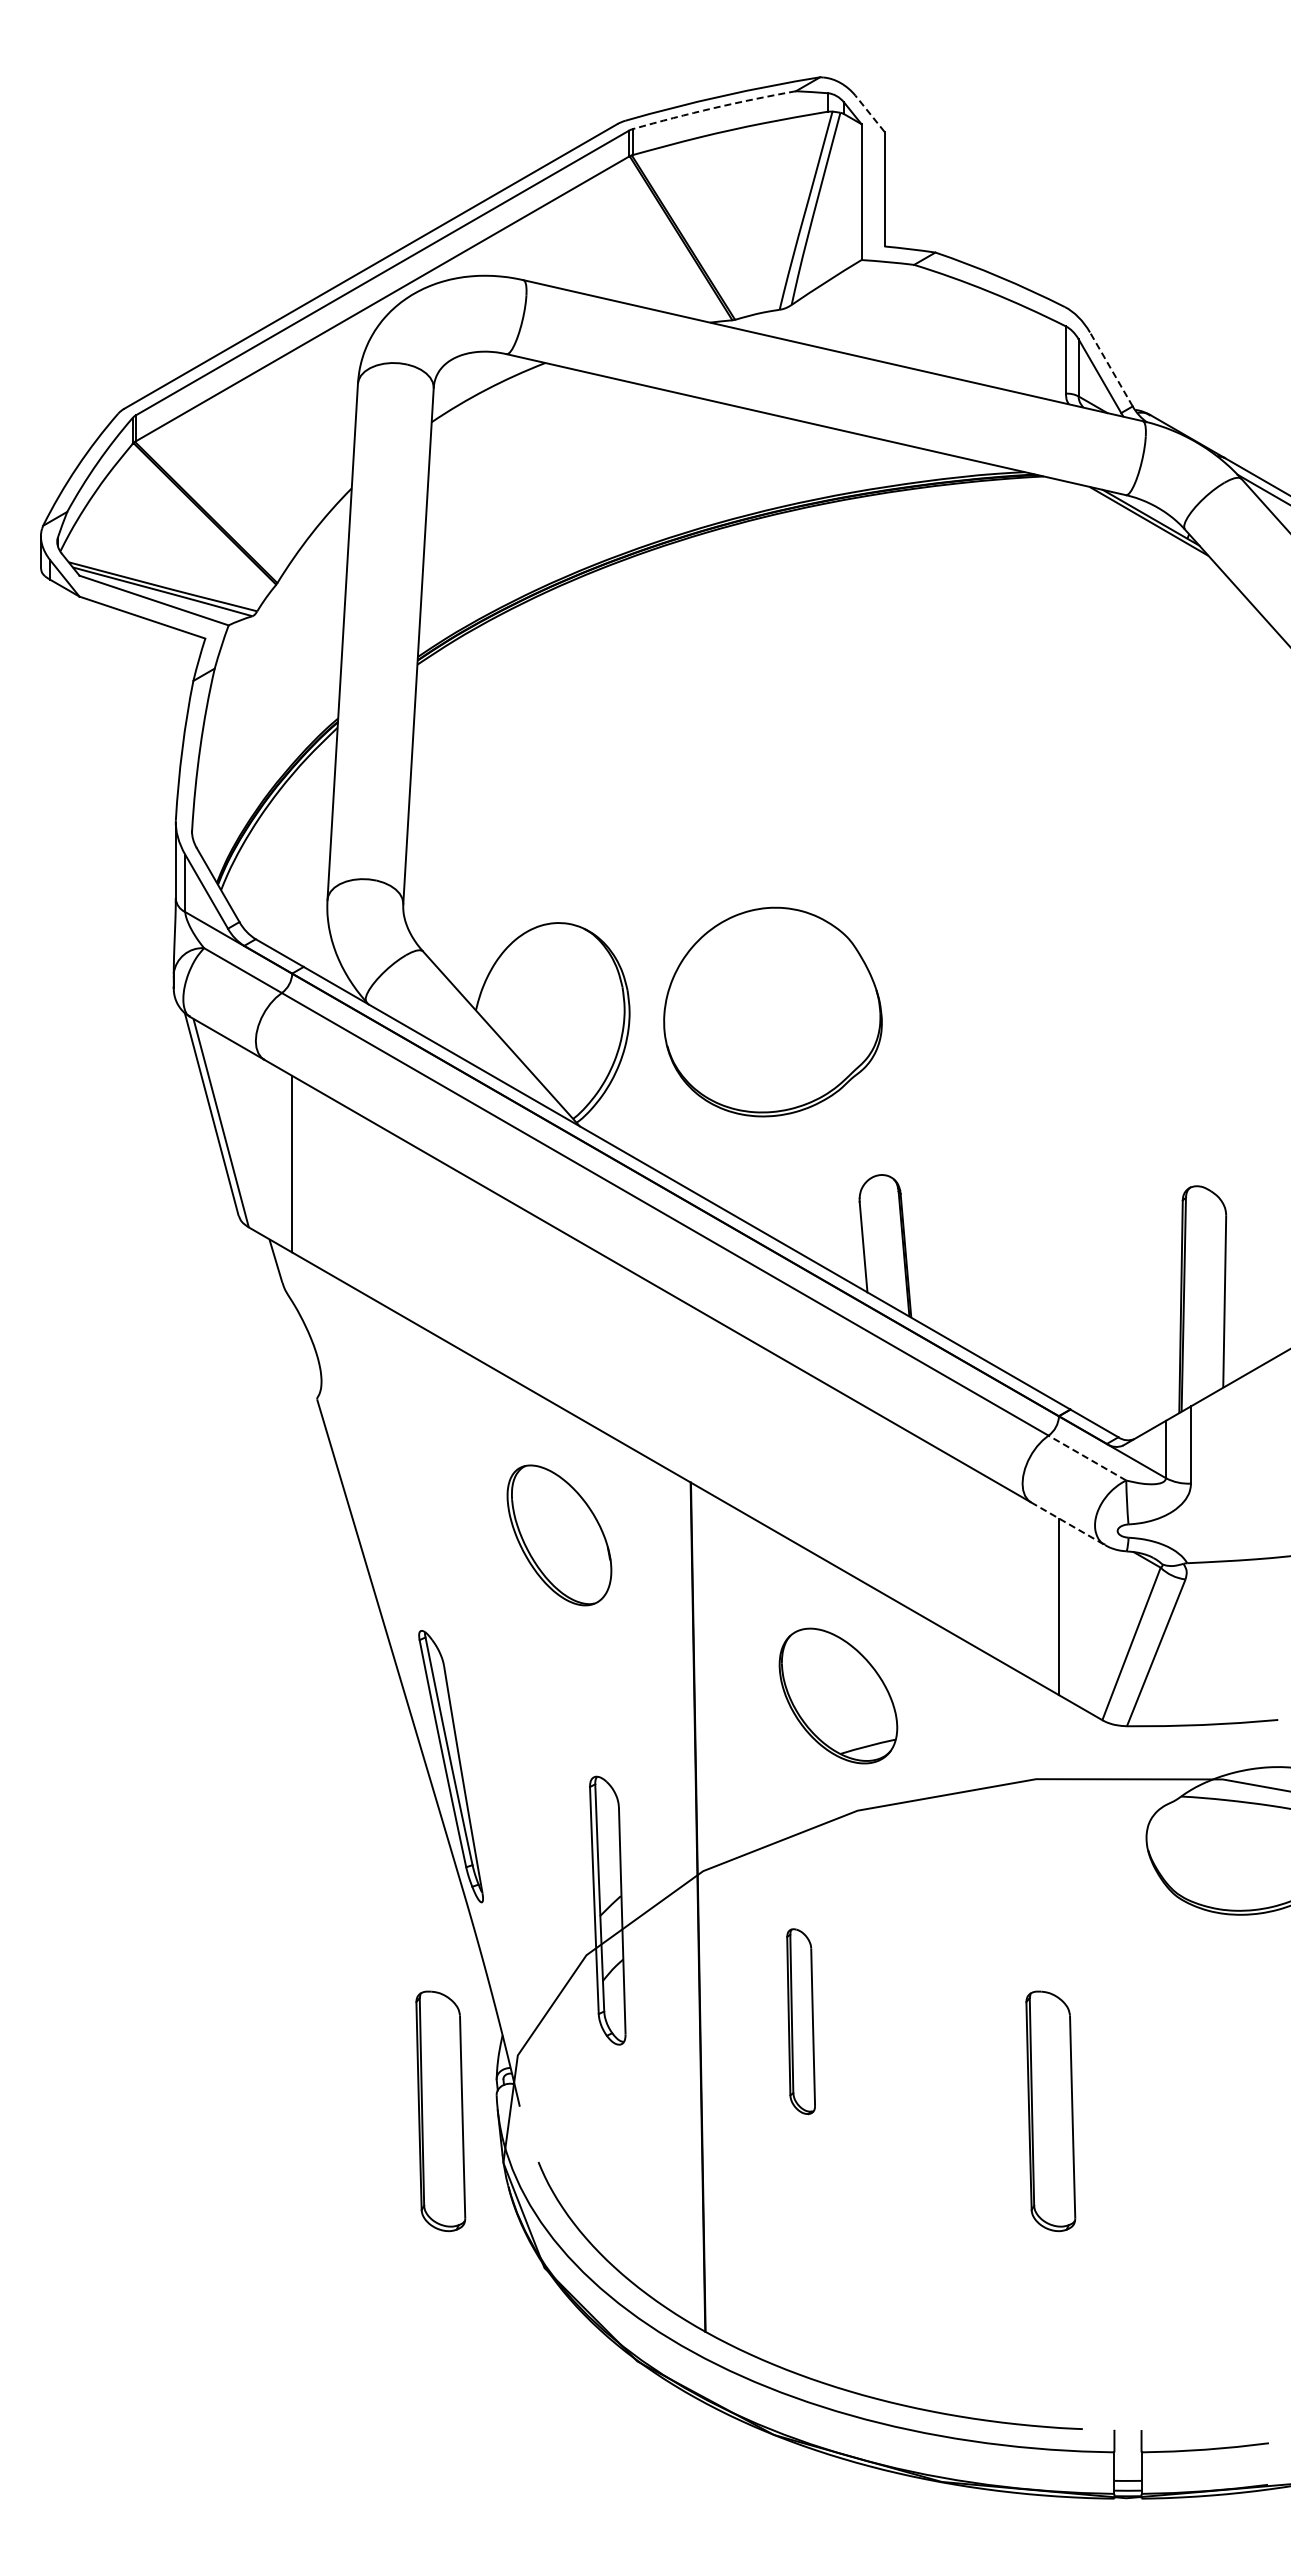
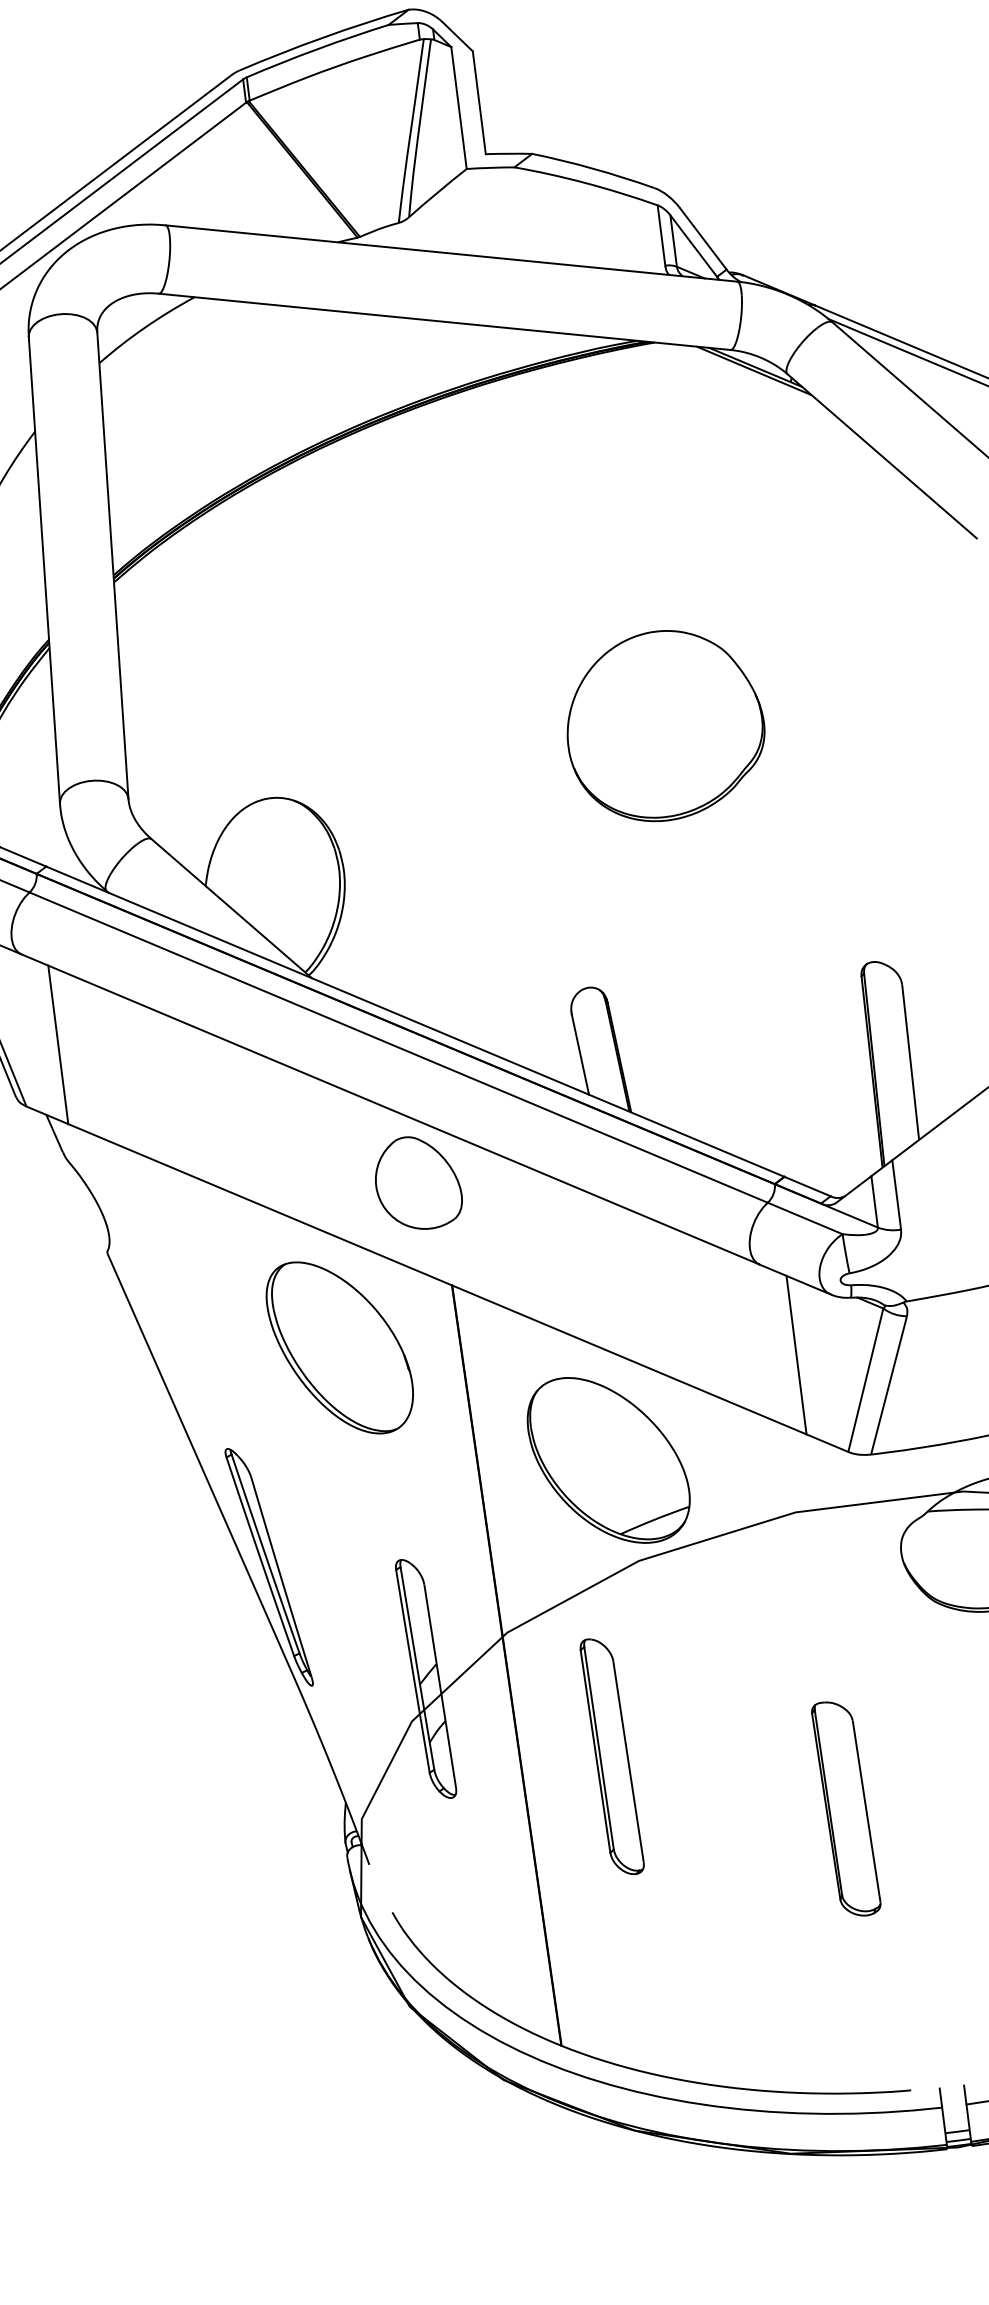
arc: (714, 108) -> (317, 49), dashed -> solid
line: (869, 113) -> (457, 36), dashed -> solid
line: (1111, 369) -> (703, 238), dashed -> solid
part: (772, 1011) -> (664, 725), moved
part: (667, 1365) -> (417, 1182), added
line: (1087, 1458) -> (805, 1218), dashed -> solid
line: (1068, 1523) -> (795, 1279), dashed -> solid
part: (559, 1535) -> (340, 1347), size x1.43
part: (838, 1695) -> (608, 1459), size x1.43
part: (800, 2021) -> (611, 1756), size x1.43
part: (440, 2111) -> (298, 1878), removed

